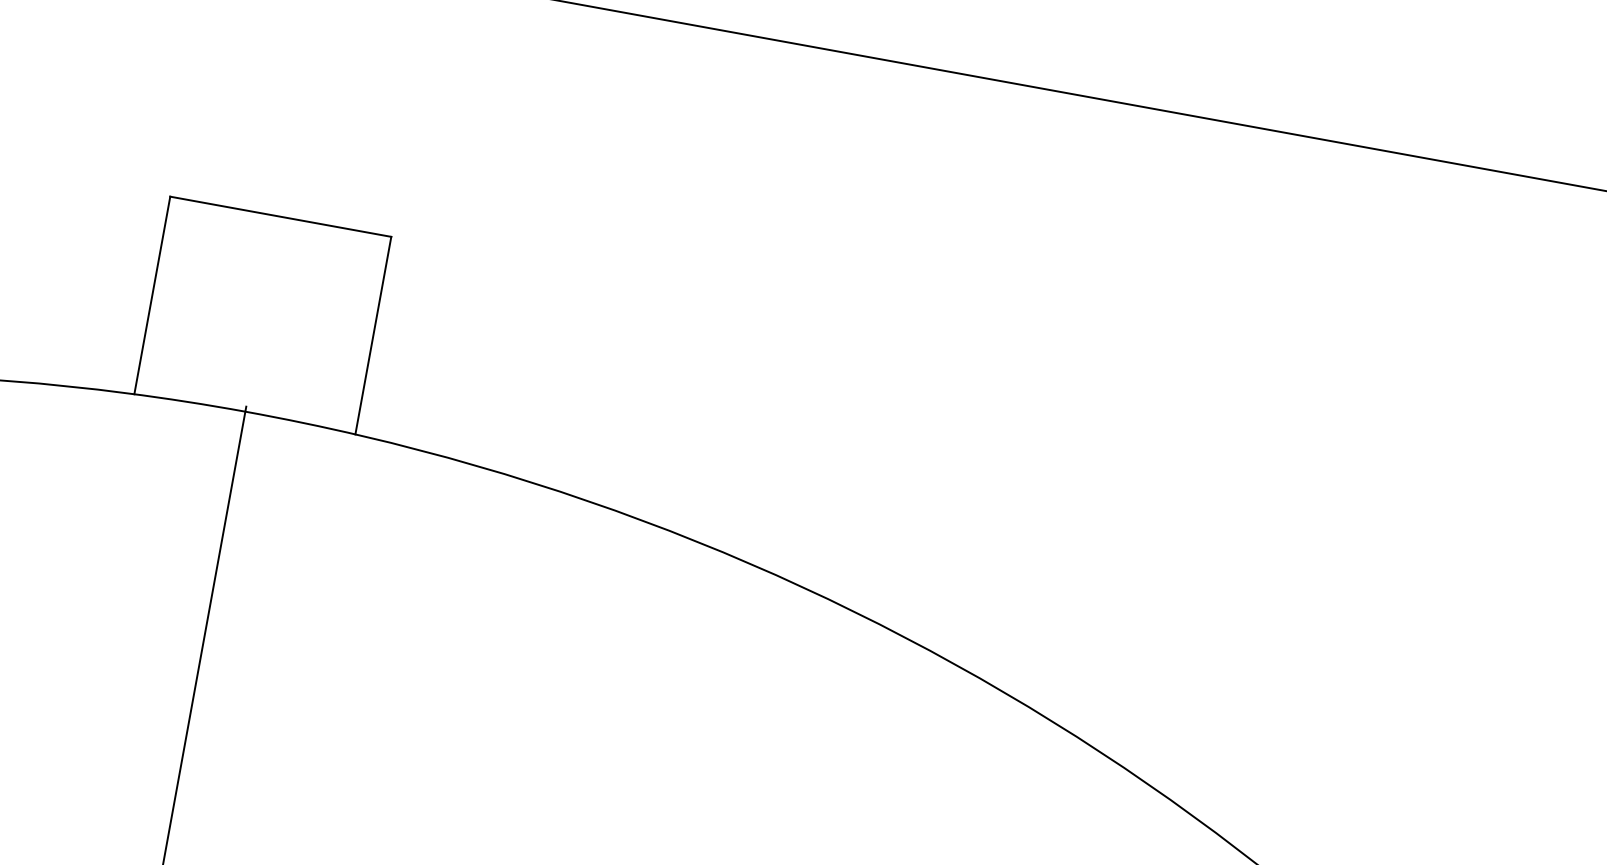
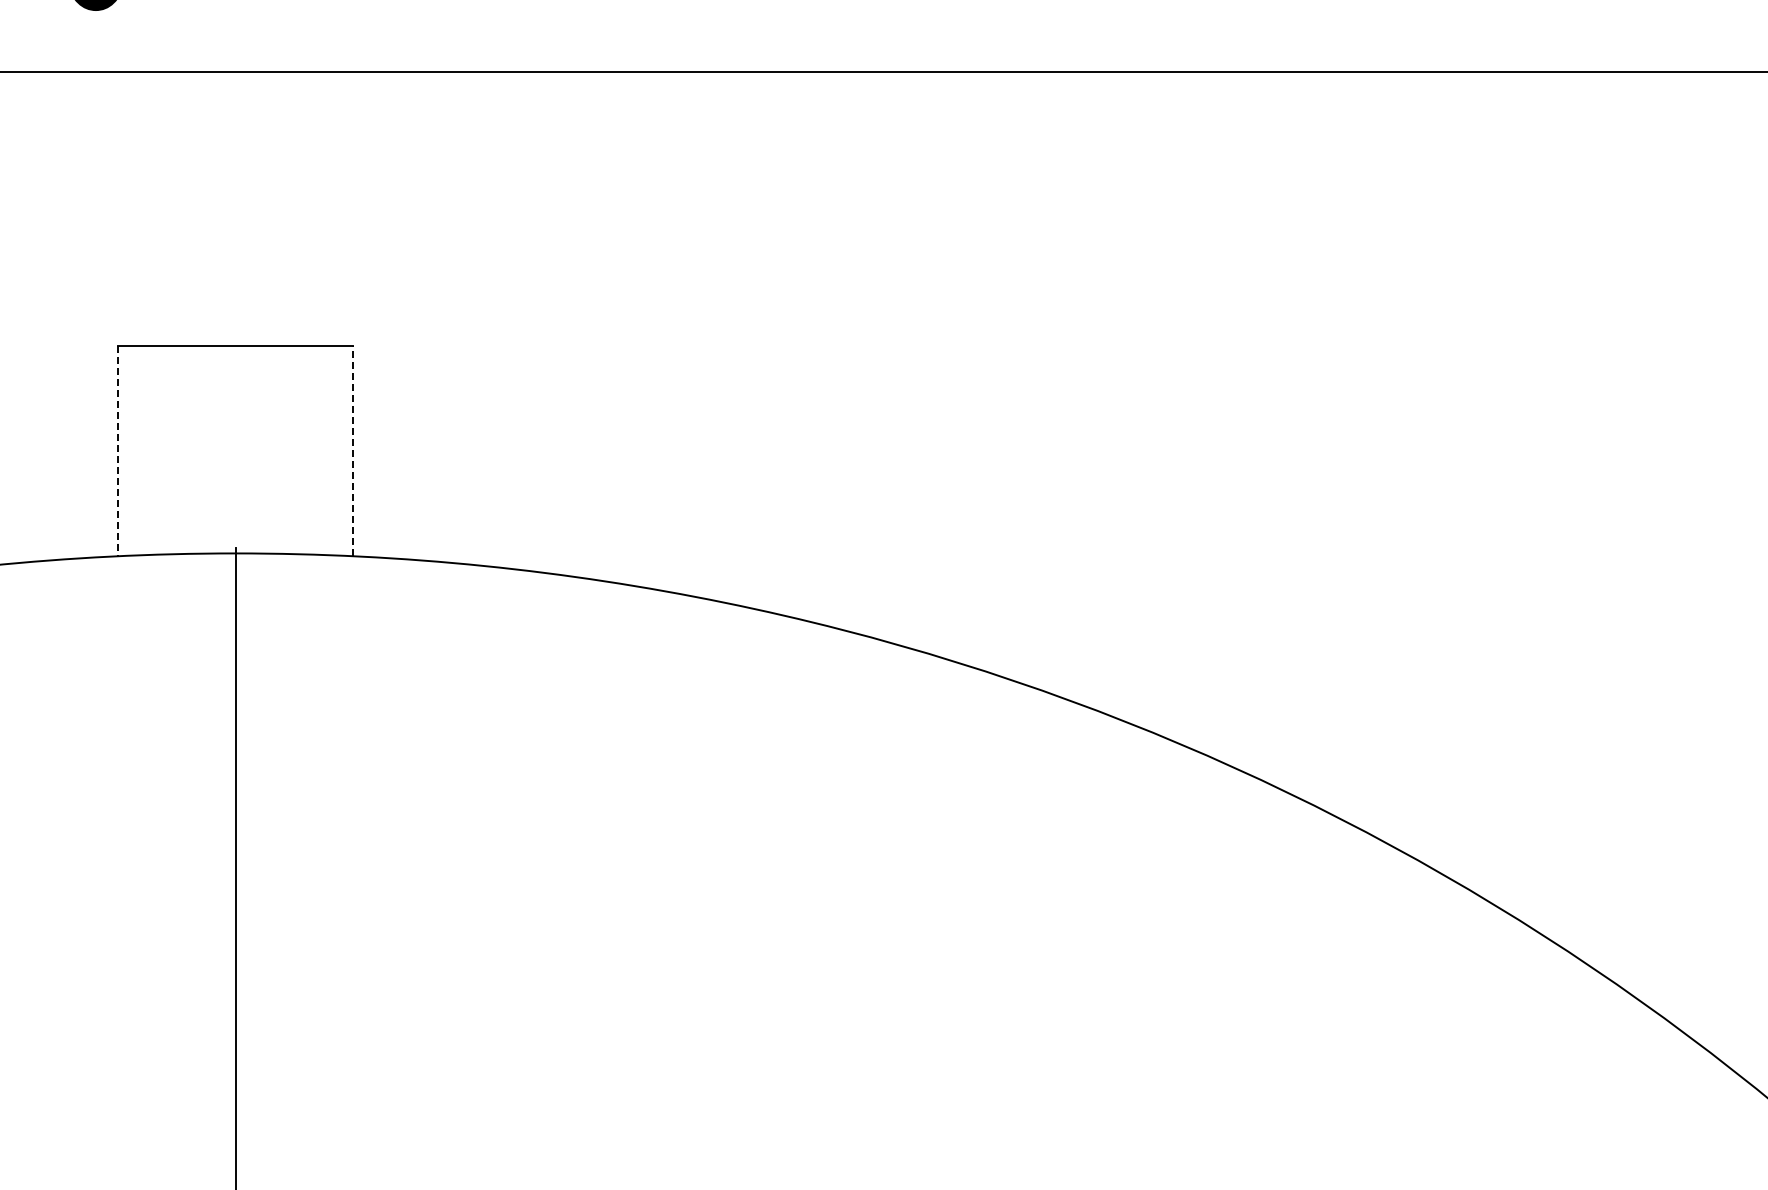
line: (152, 295) -> (118, 451), solid -> dashed
line: (373, 335) -> (353, 450), solid -> dashed

